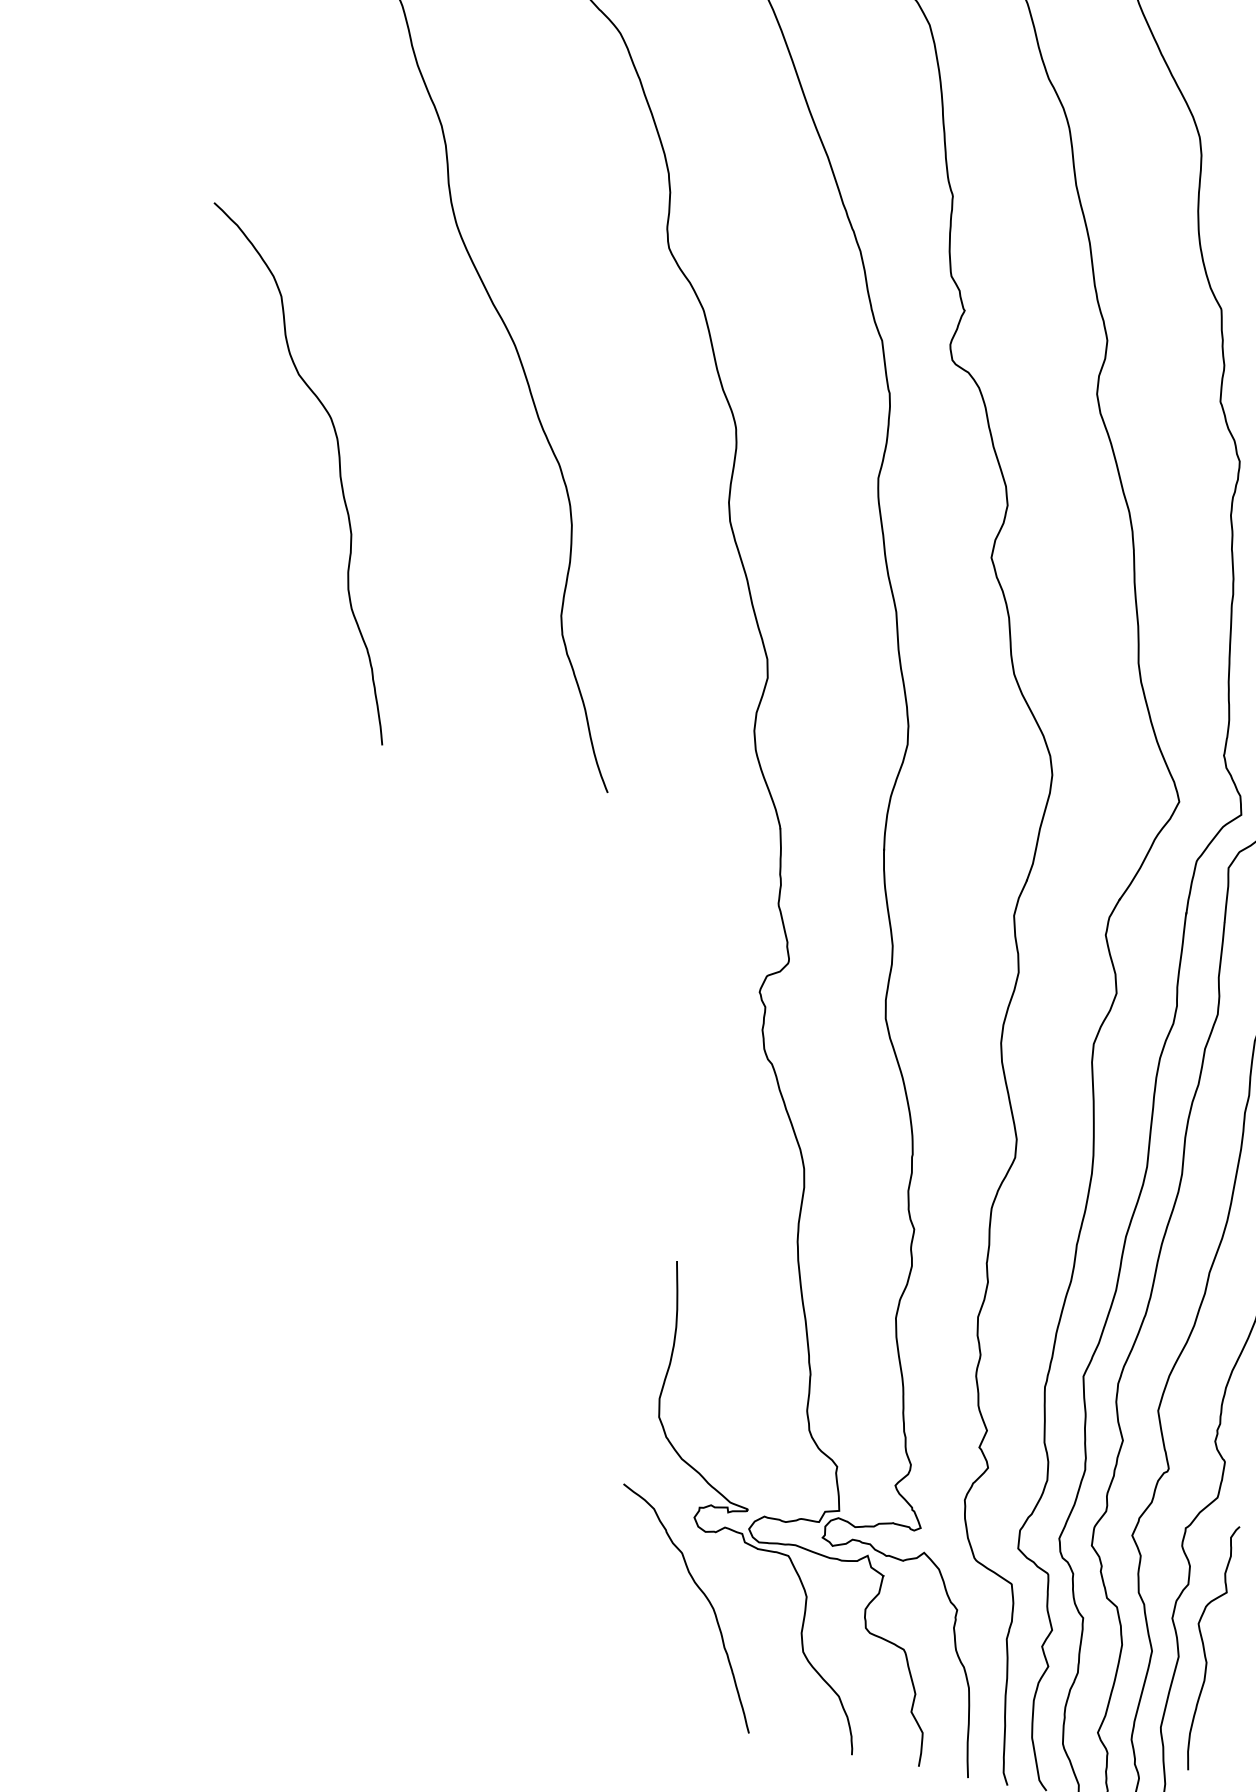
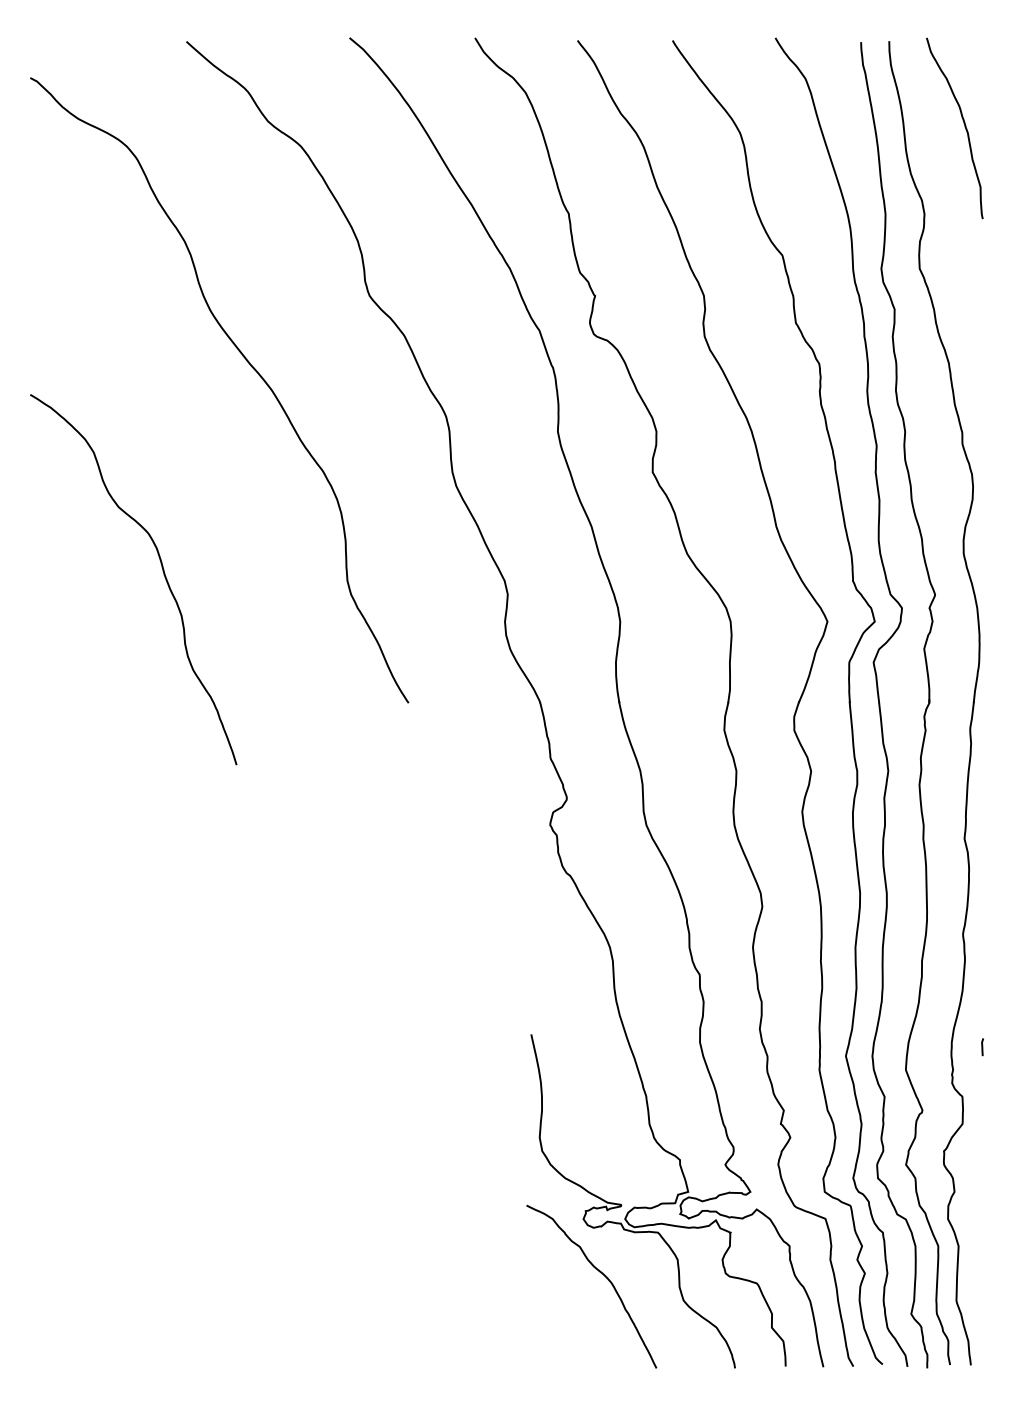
curve: (338, 471) -> (162, 571), moved
curve: (1204, 1646) -> (975, 1234), removed

